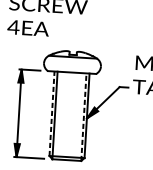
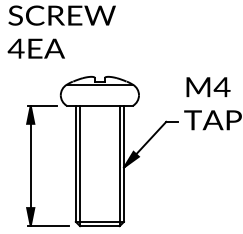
line: (51, 113) -> (75, 163), dashed -> solid
line: (83, 116) -> (119, 165), dashed -> solid

